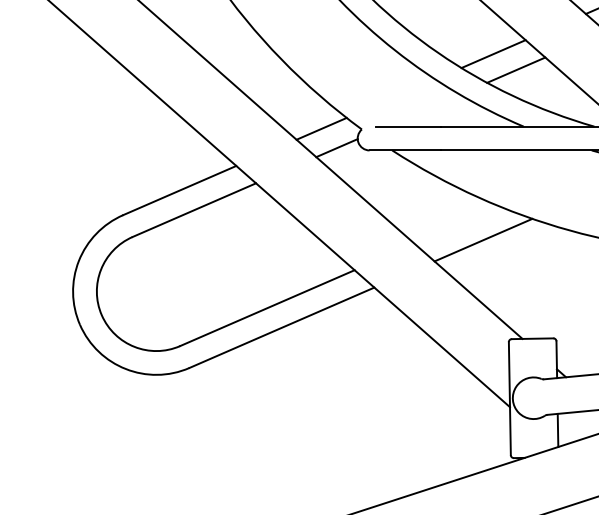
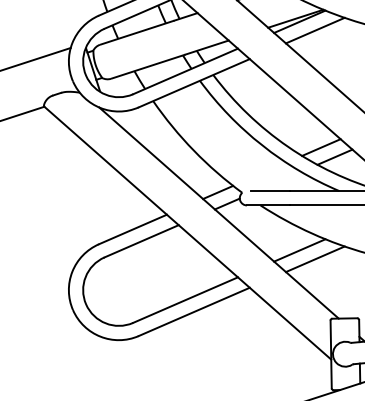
line: (457, 225) -> (299, 250), added

